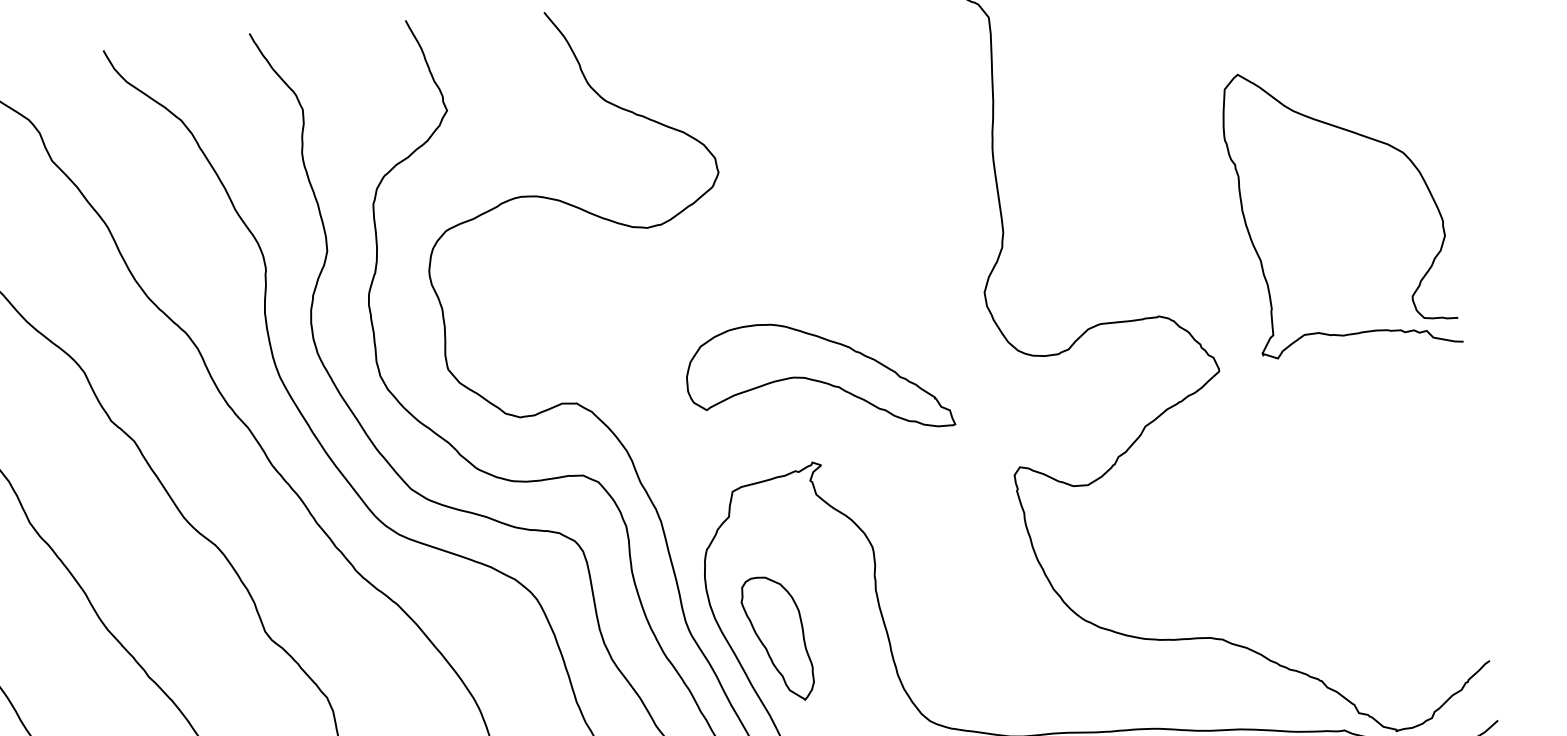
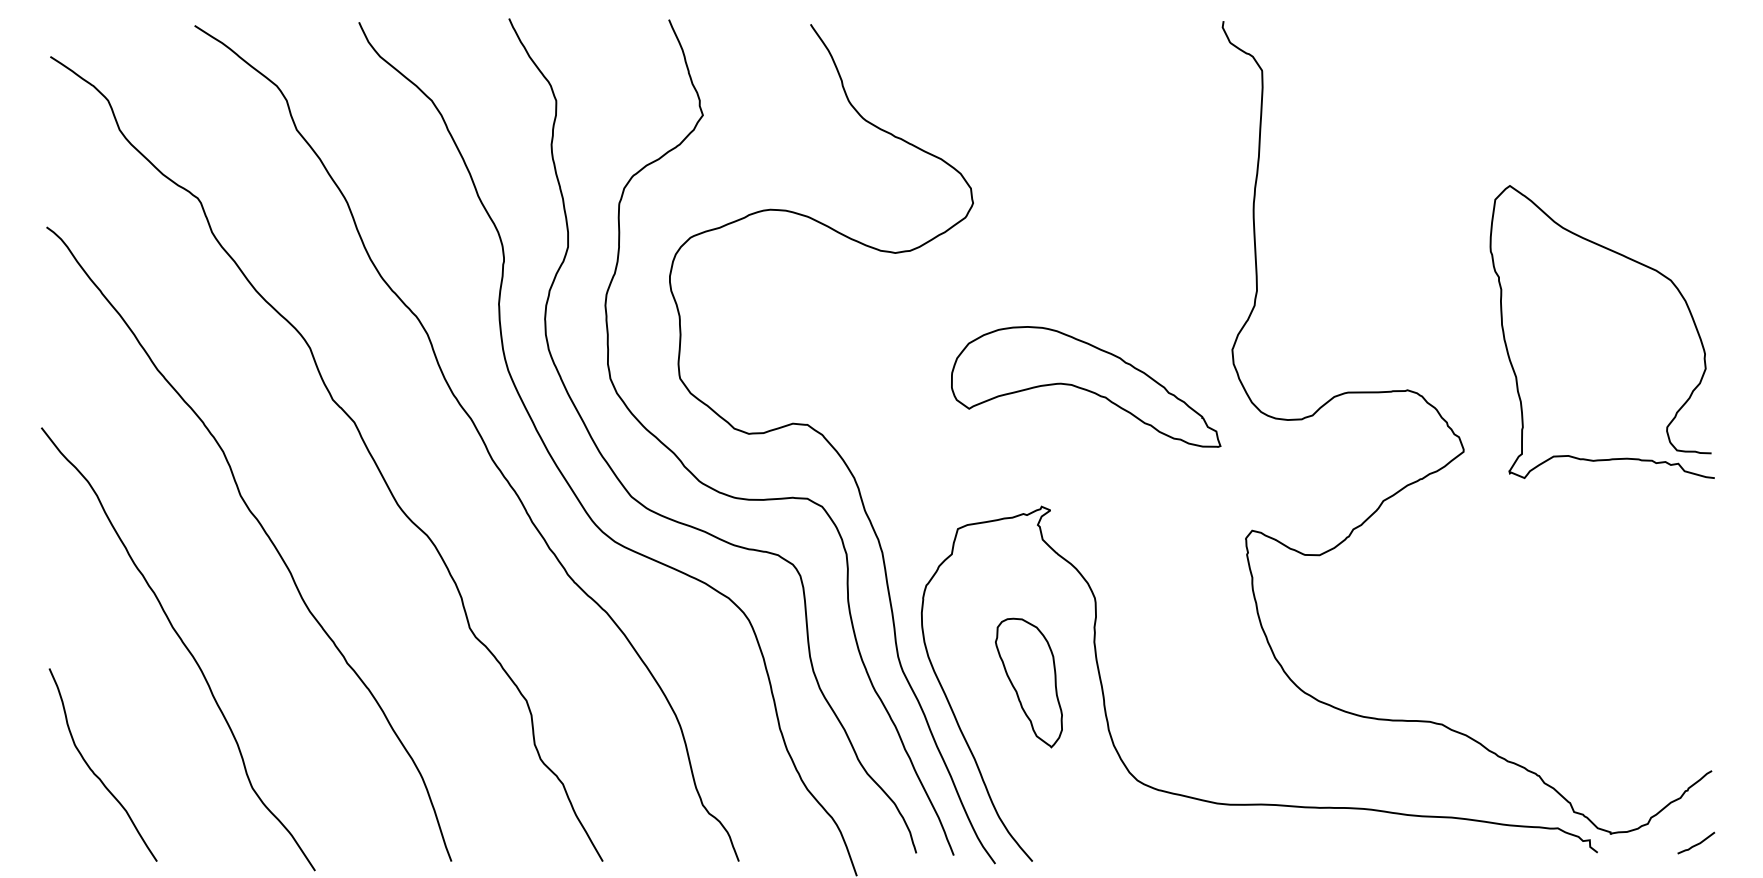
curve: (1362, 136) -> (1630, 260), moved
part: (819, 378) -> (1086, 386), moved
part: (777, 638) -> (1028, 682), moved

